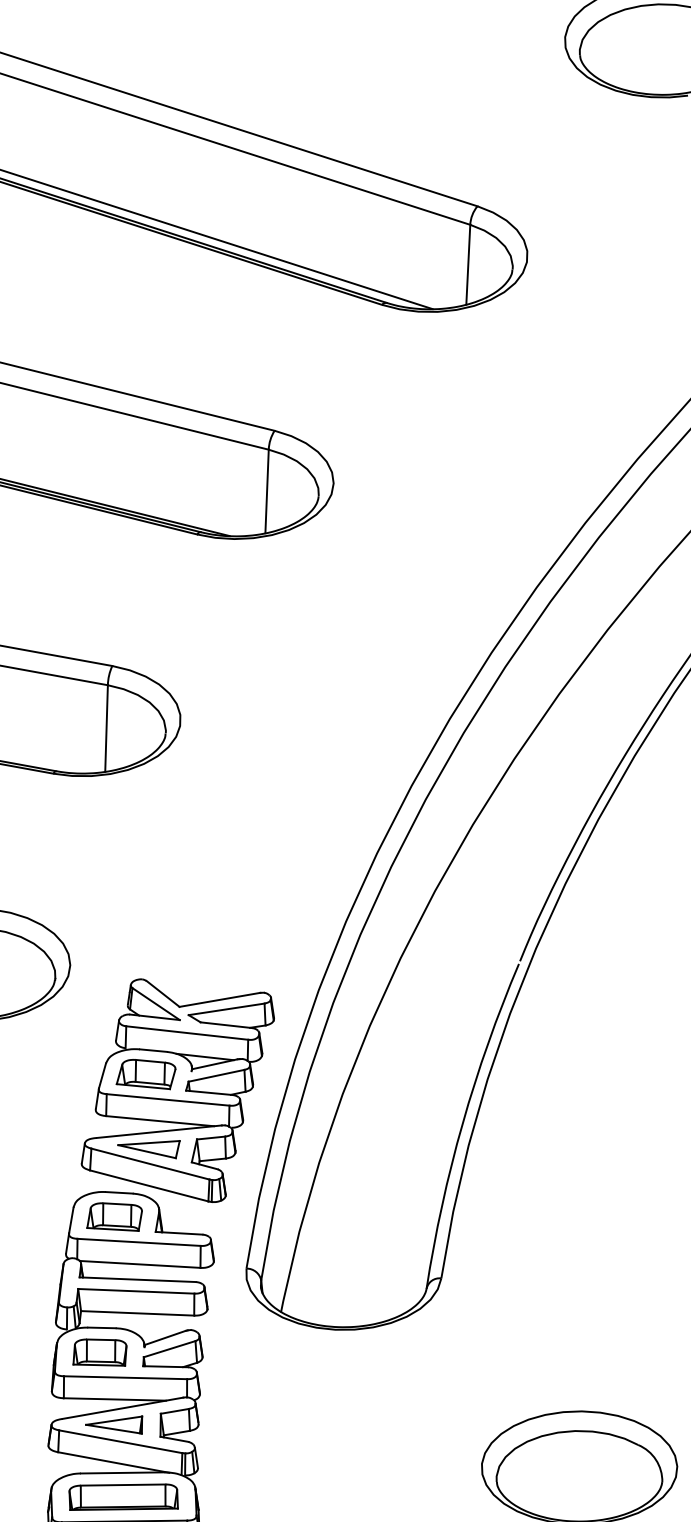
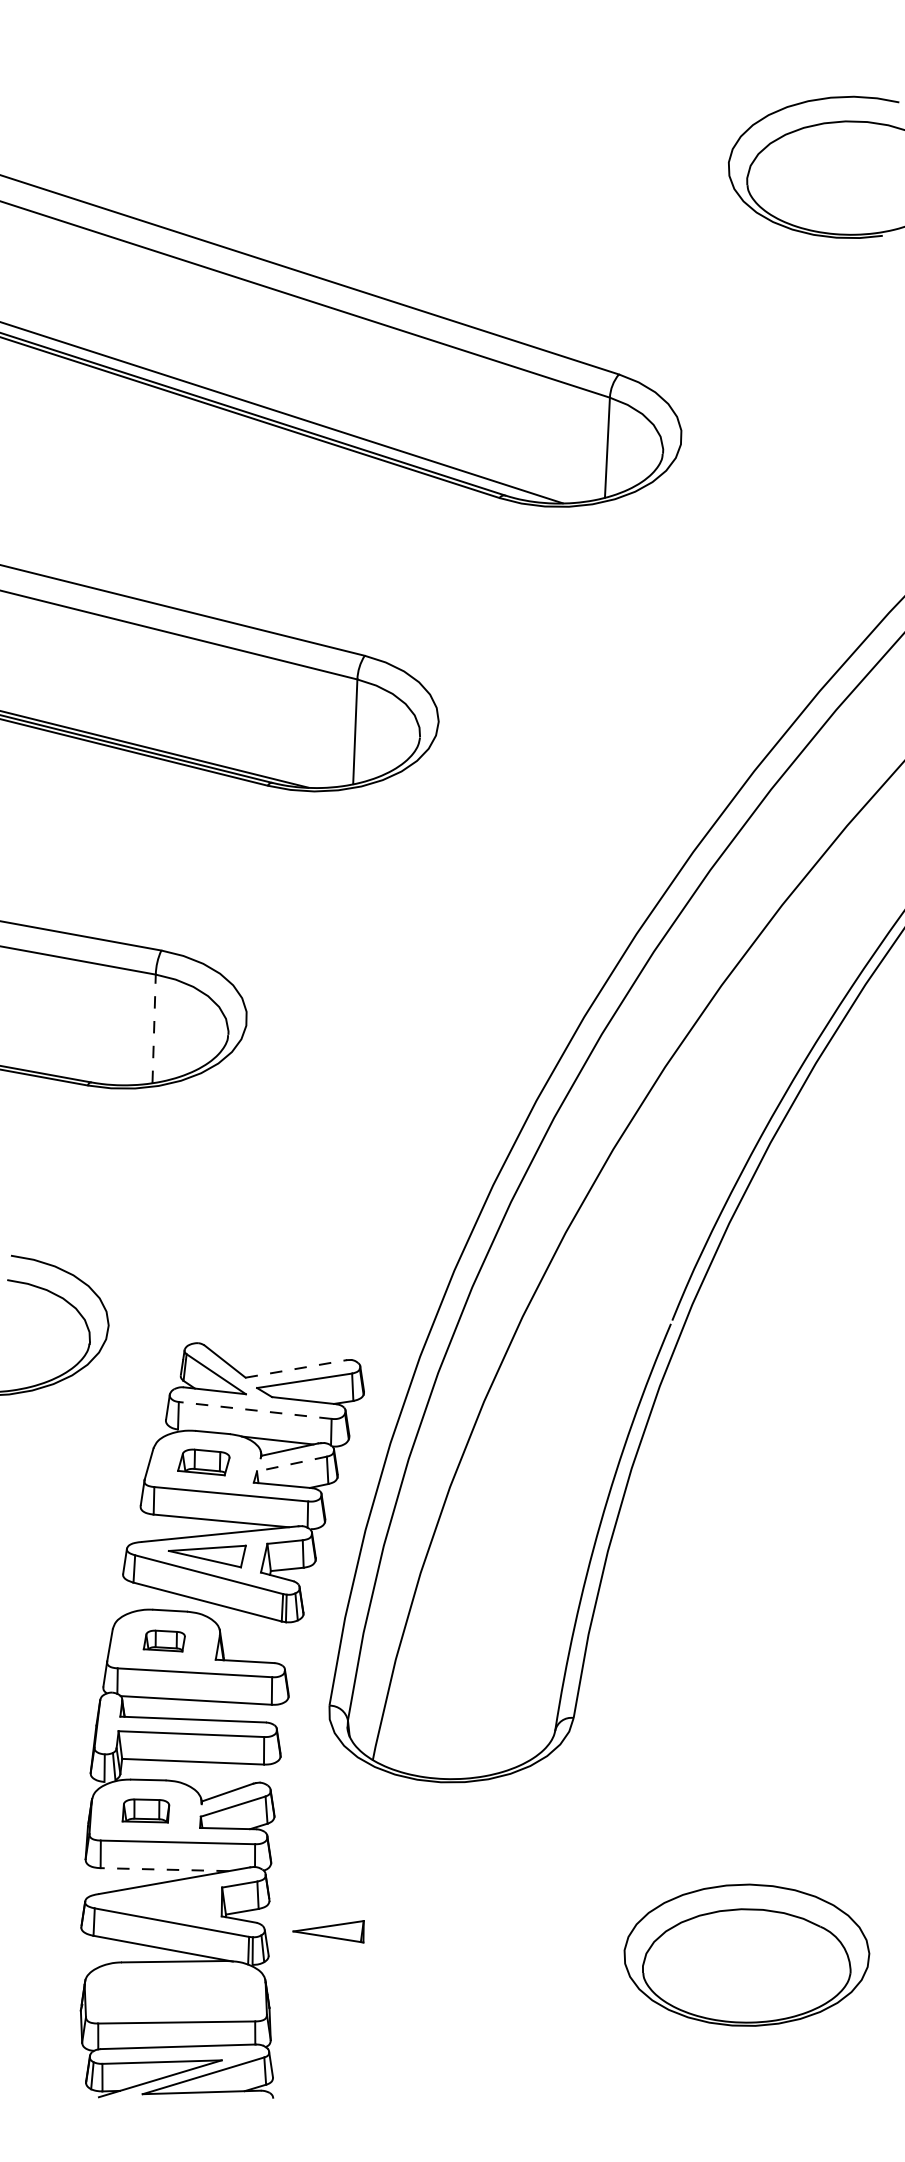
line: (106, 728) -> (154, 1028), solid -> dashed
line: (220, 999) -> (296, 1368), solid -> dashed
line: (187, 1033) -> (255, 1410), solid -> dashed
part: (145, 1074) -> (203, 1462), size x0.7
line: (216, 1076) -> (291, 1464), solid -> dashed
part: (114, 1216) -> (164, 1640), size x0.6
part: (99, 1352) -> (145, 1810), size x0.7
line: (114, 1399) -> (164, 1869), solid -> dashed
part: (114, 1424) -> (328, 1931), moved
part: (123, 1497) -> (175, 1992), removed

